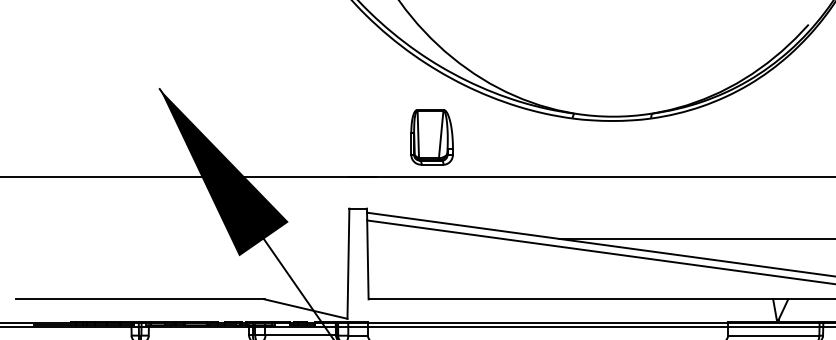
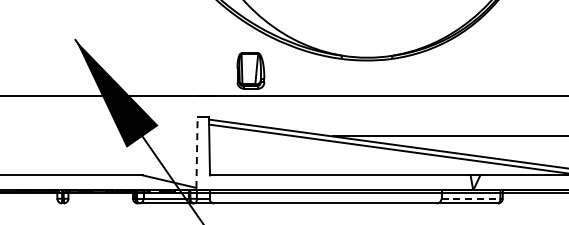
line: (349, 262) -> (197, 151), solid -> dashed
line: (774, 335) -> (471, 198), solid -> dashed

